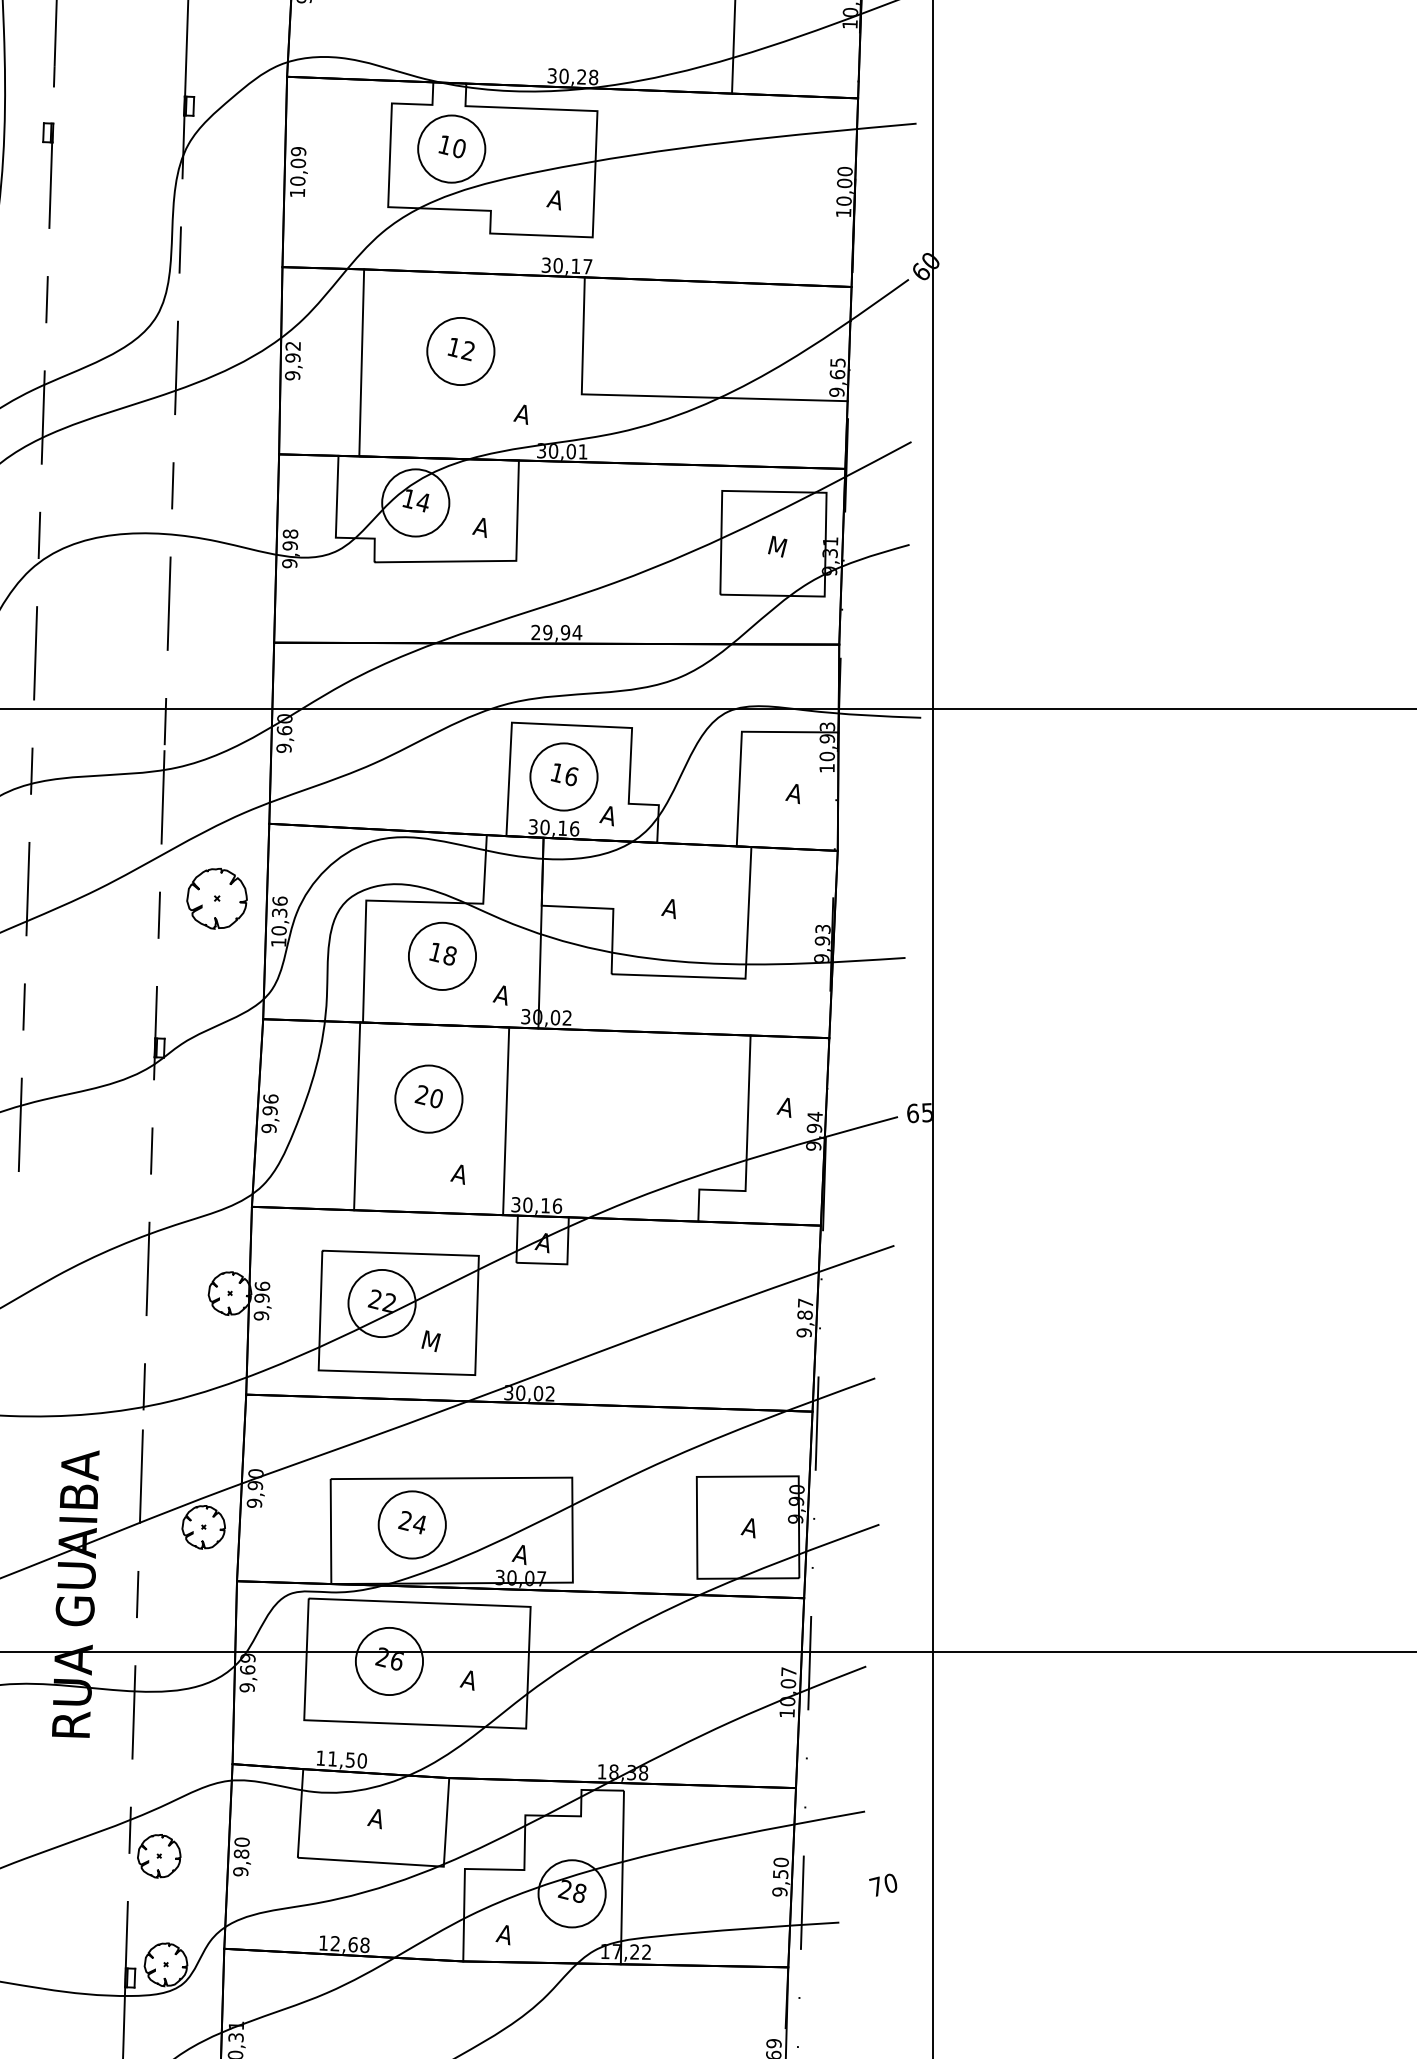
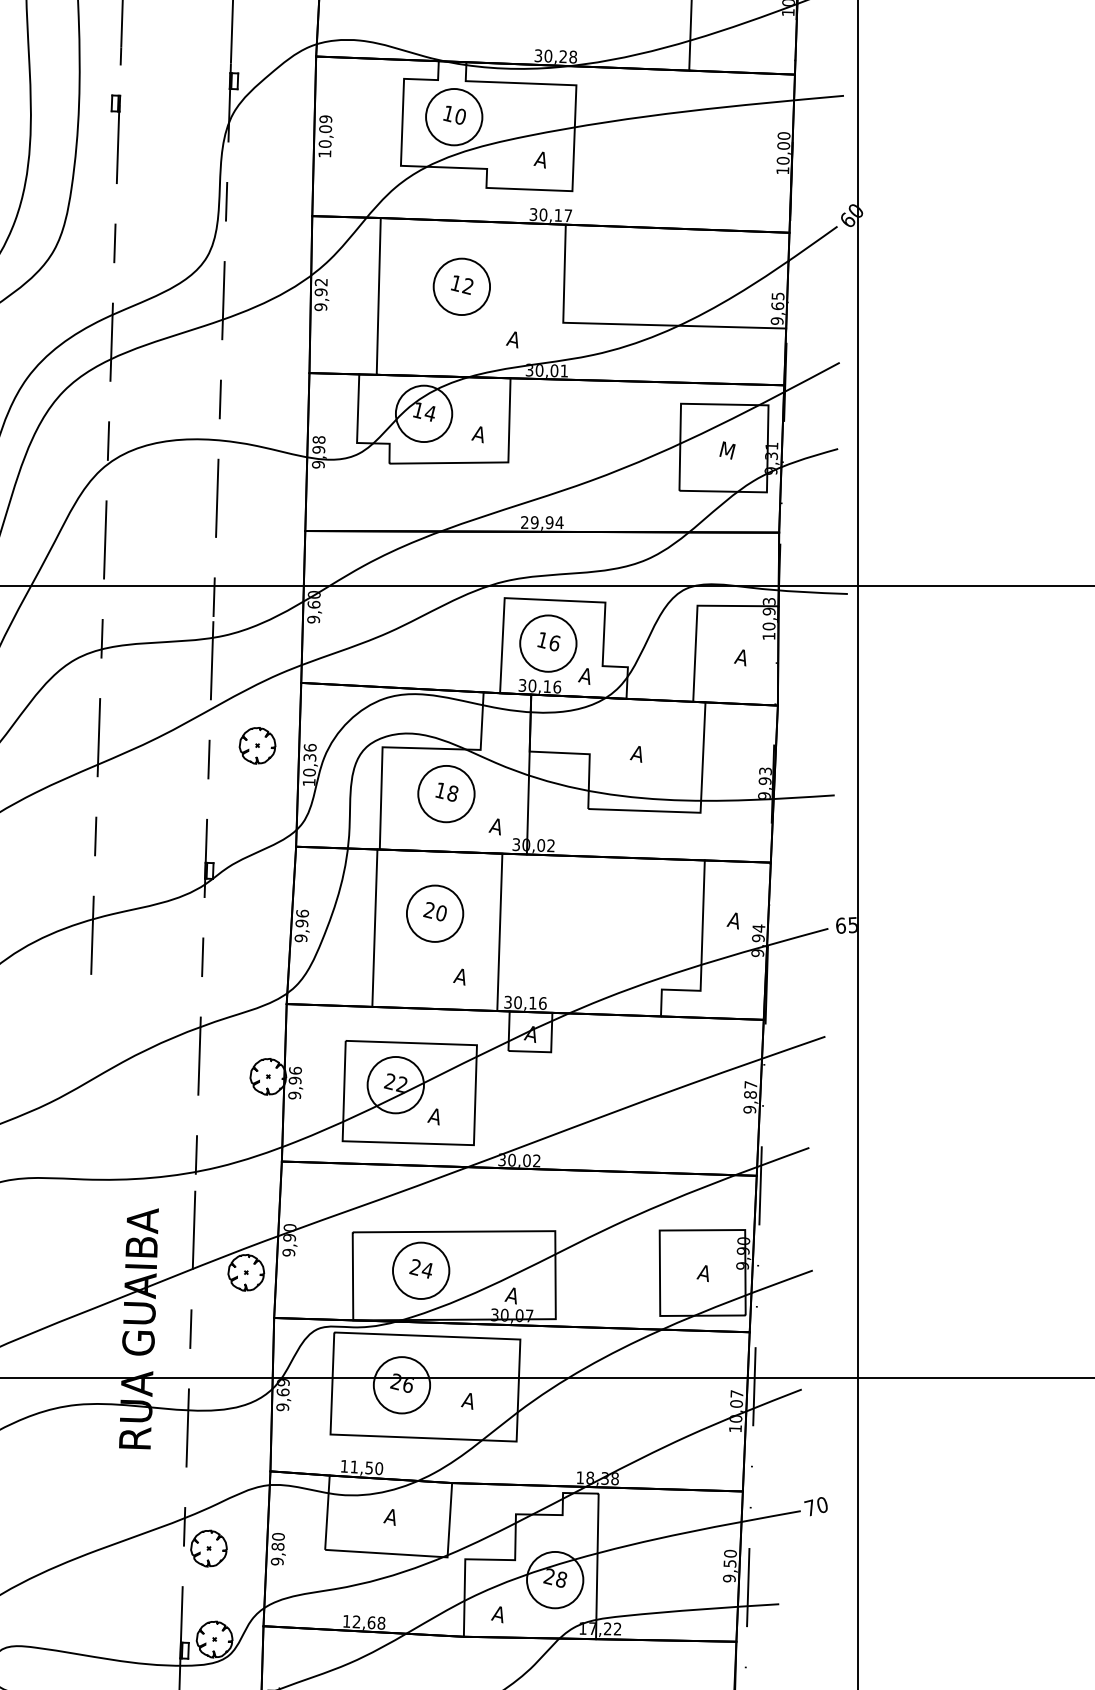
part: (217, 898) -> (257, 745), size x0.71
text: (429, 1341) -> (435, 1116), M -> A
text: (883, 1884) -> (816, 1506), moved

